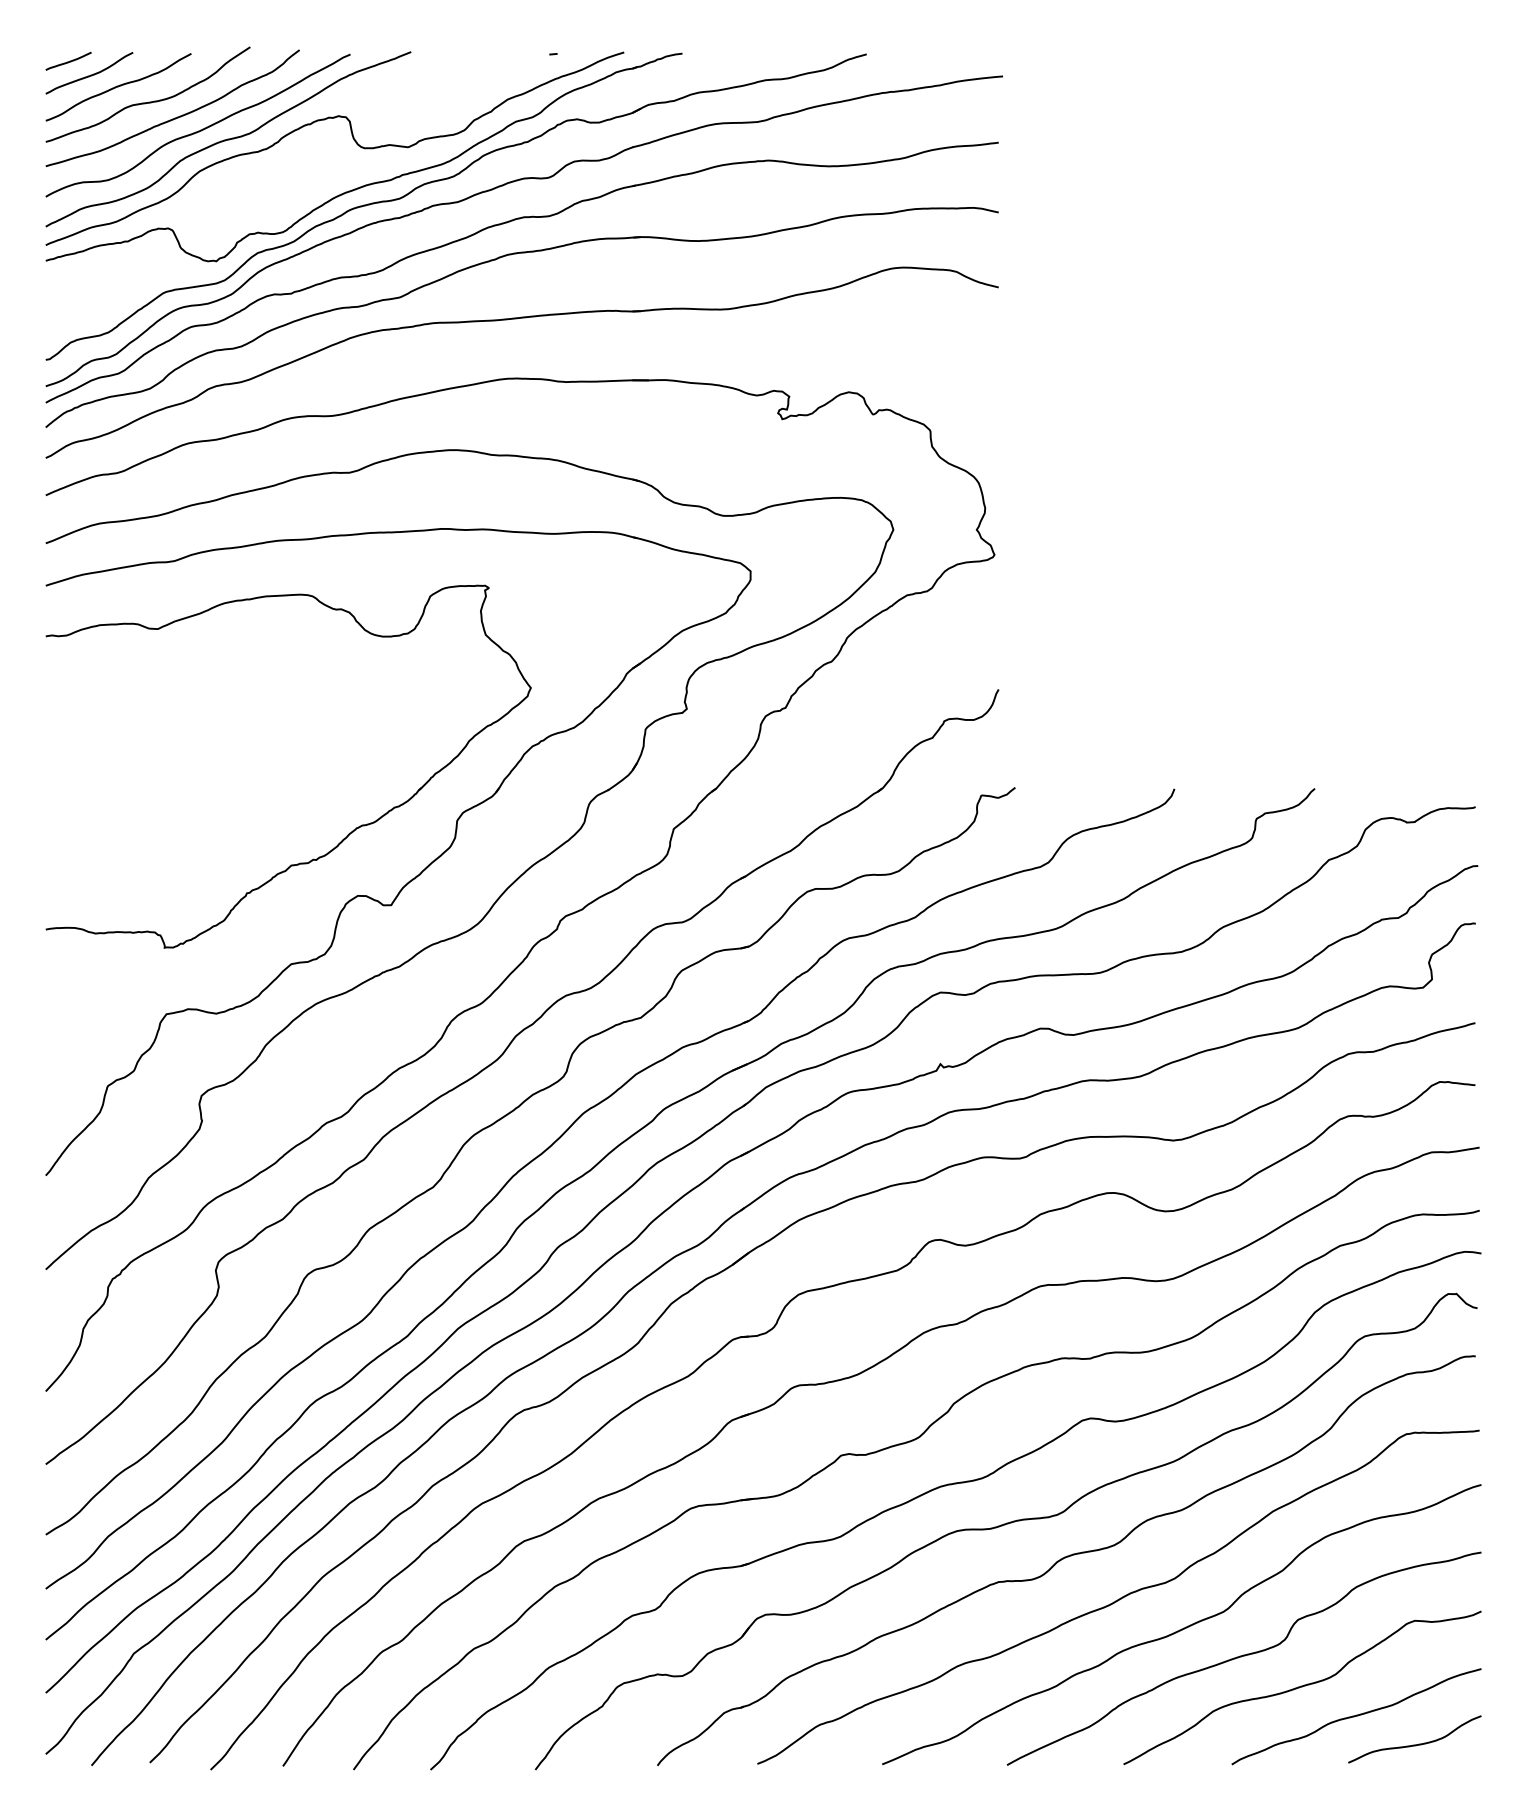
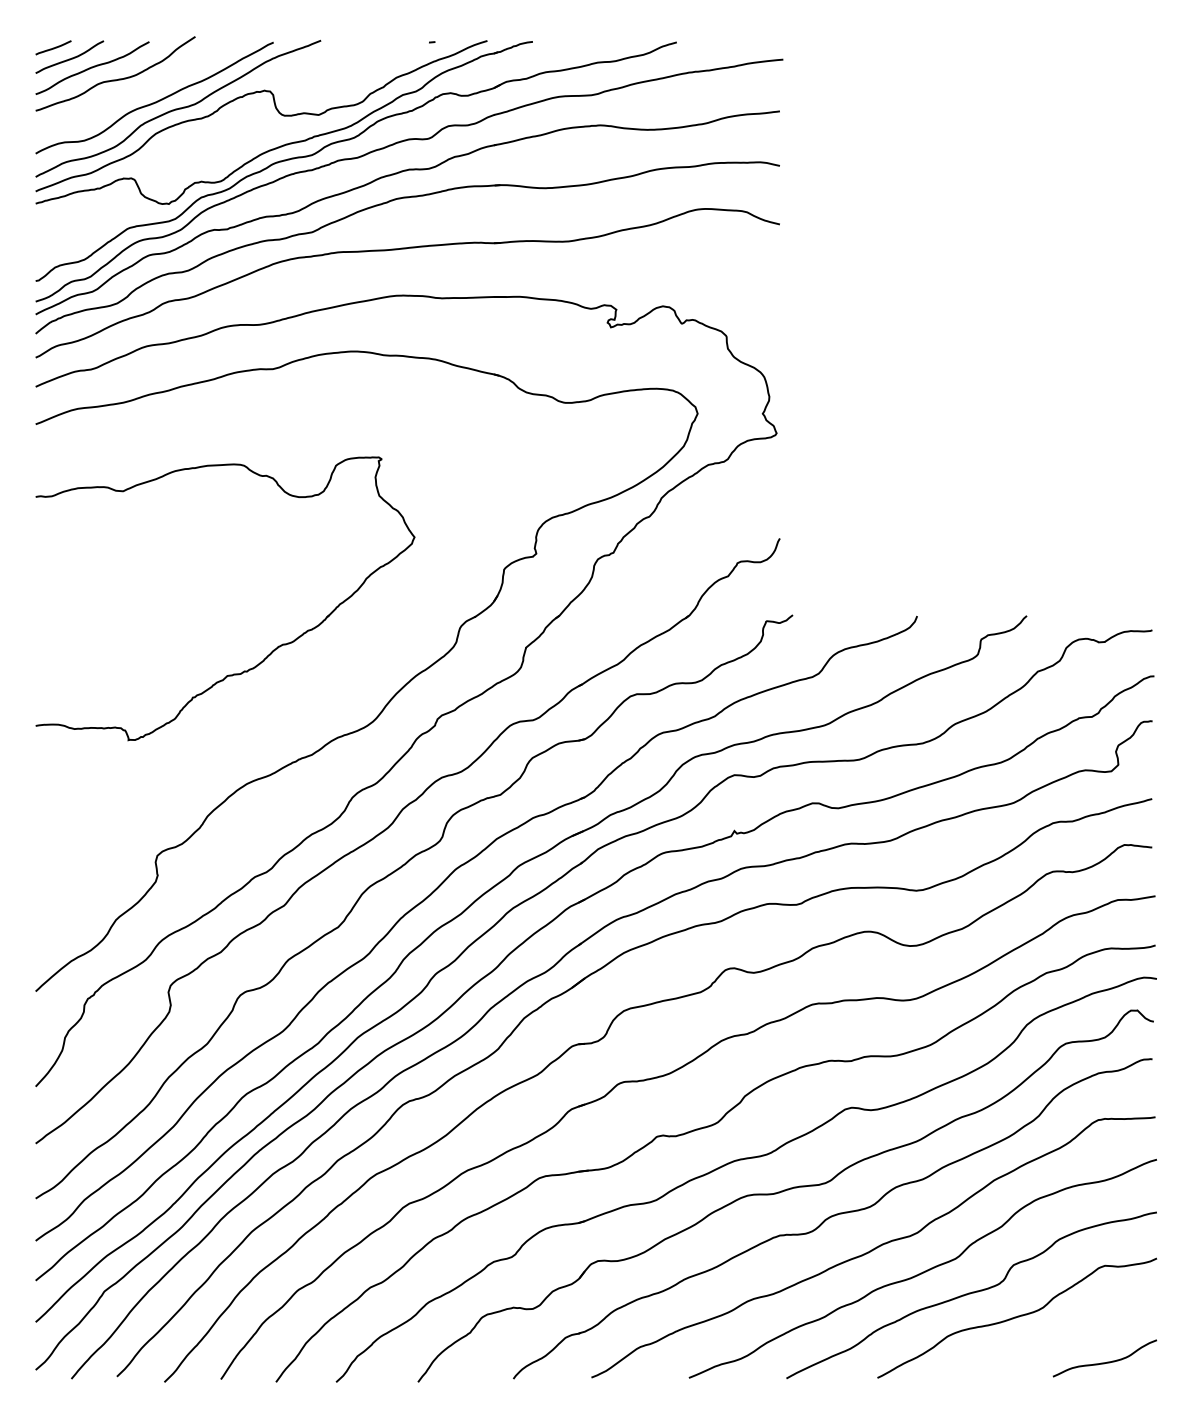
curve: (174, 117) -> (136, 91), removed
part: (416, 875) -> (325, 683), removed
curve: (1356, 1716) -> (1059, 1340), removed

